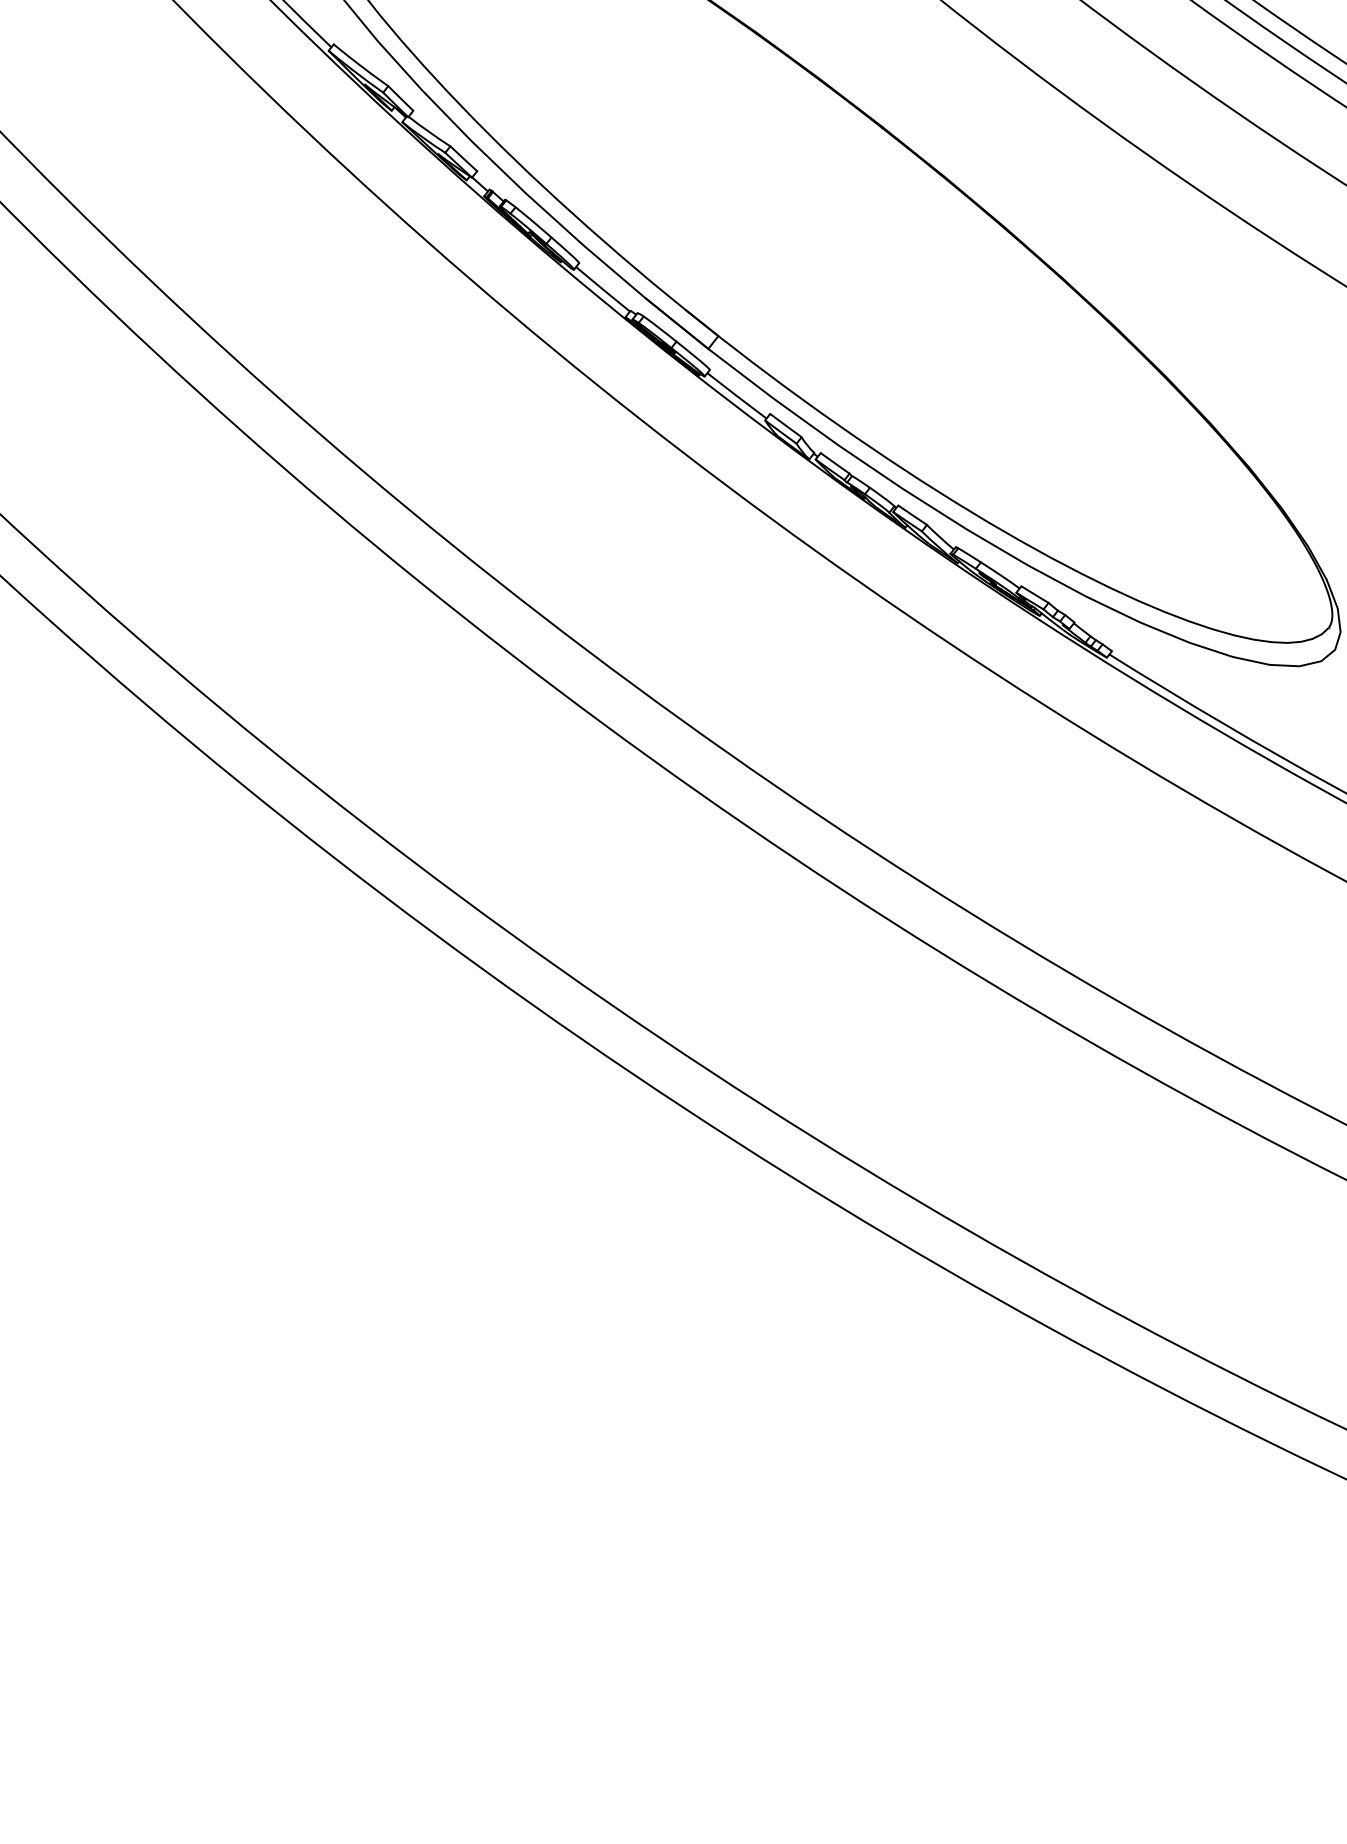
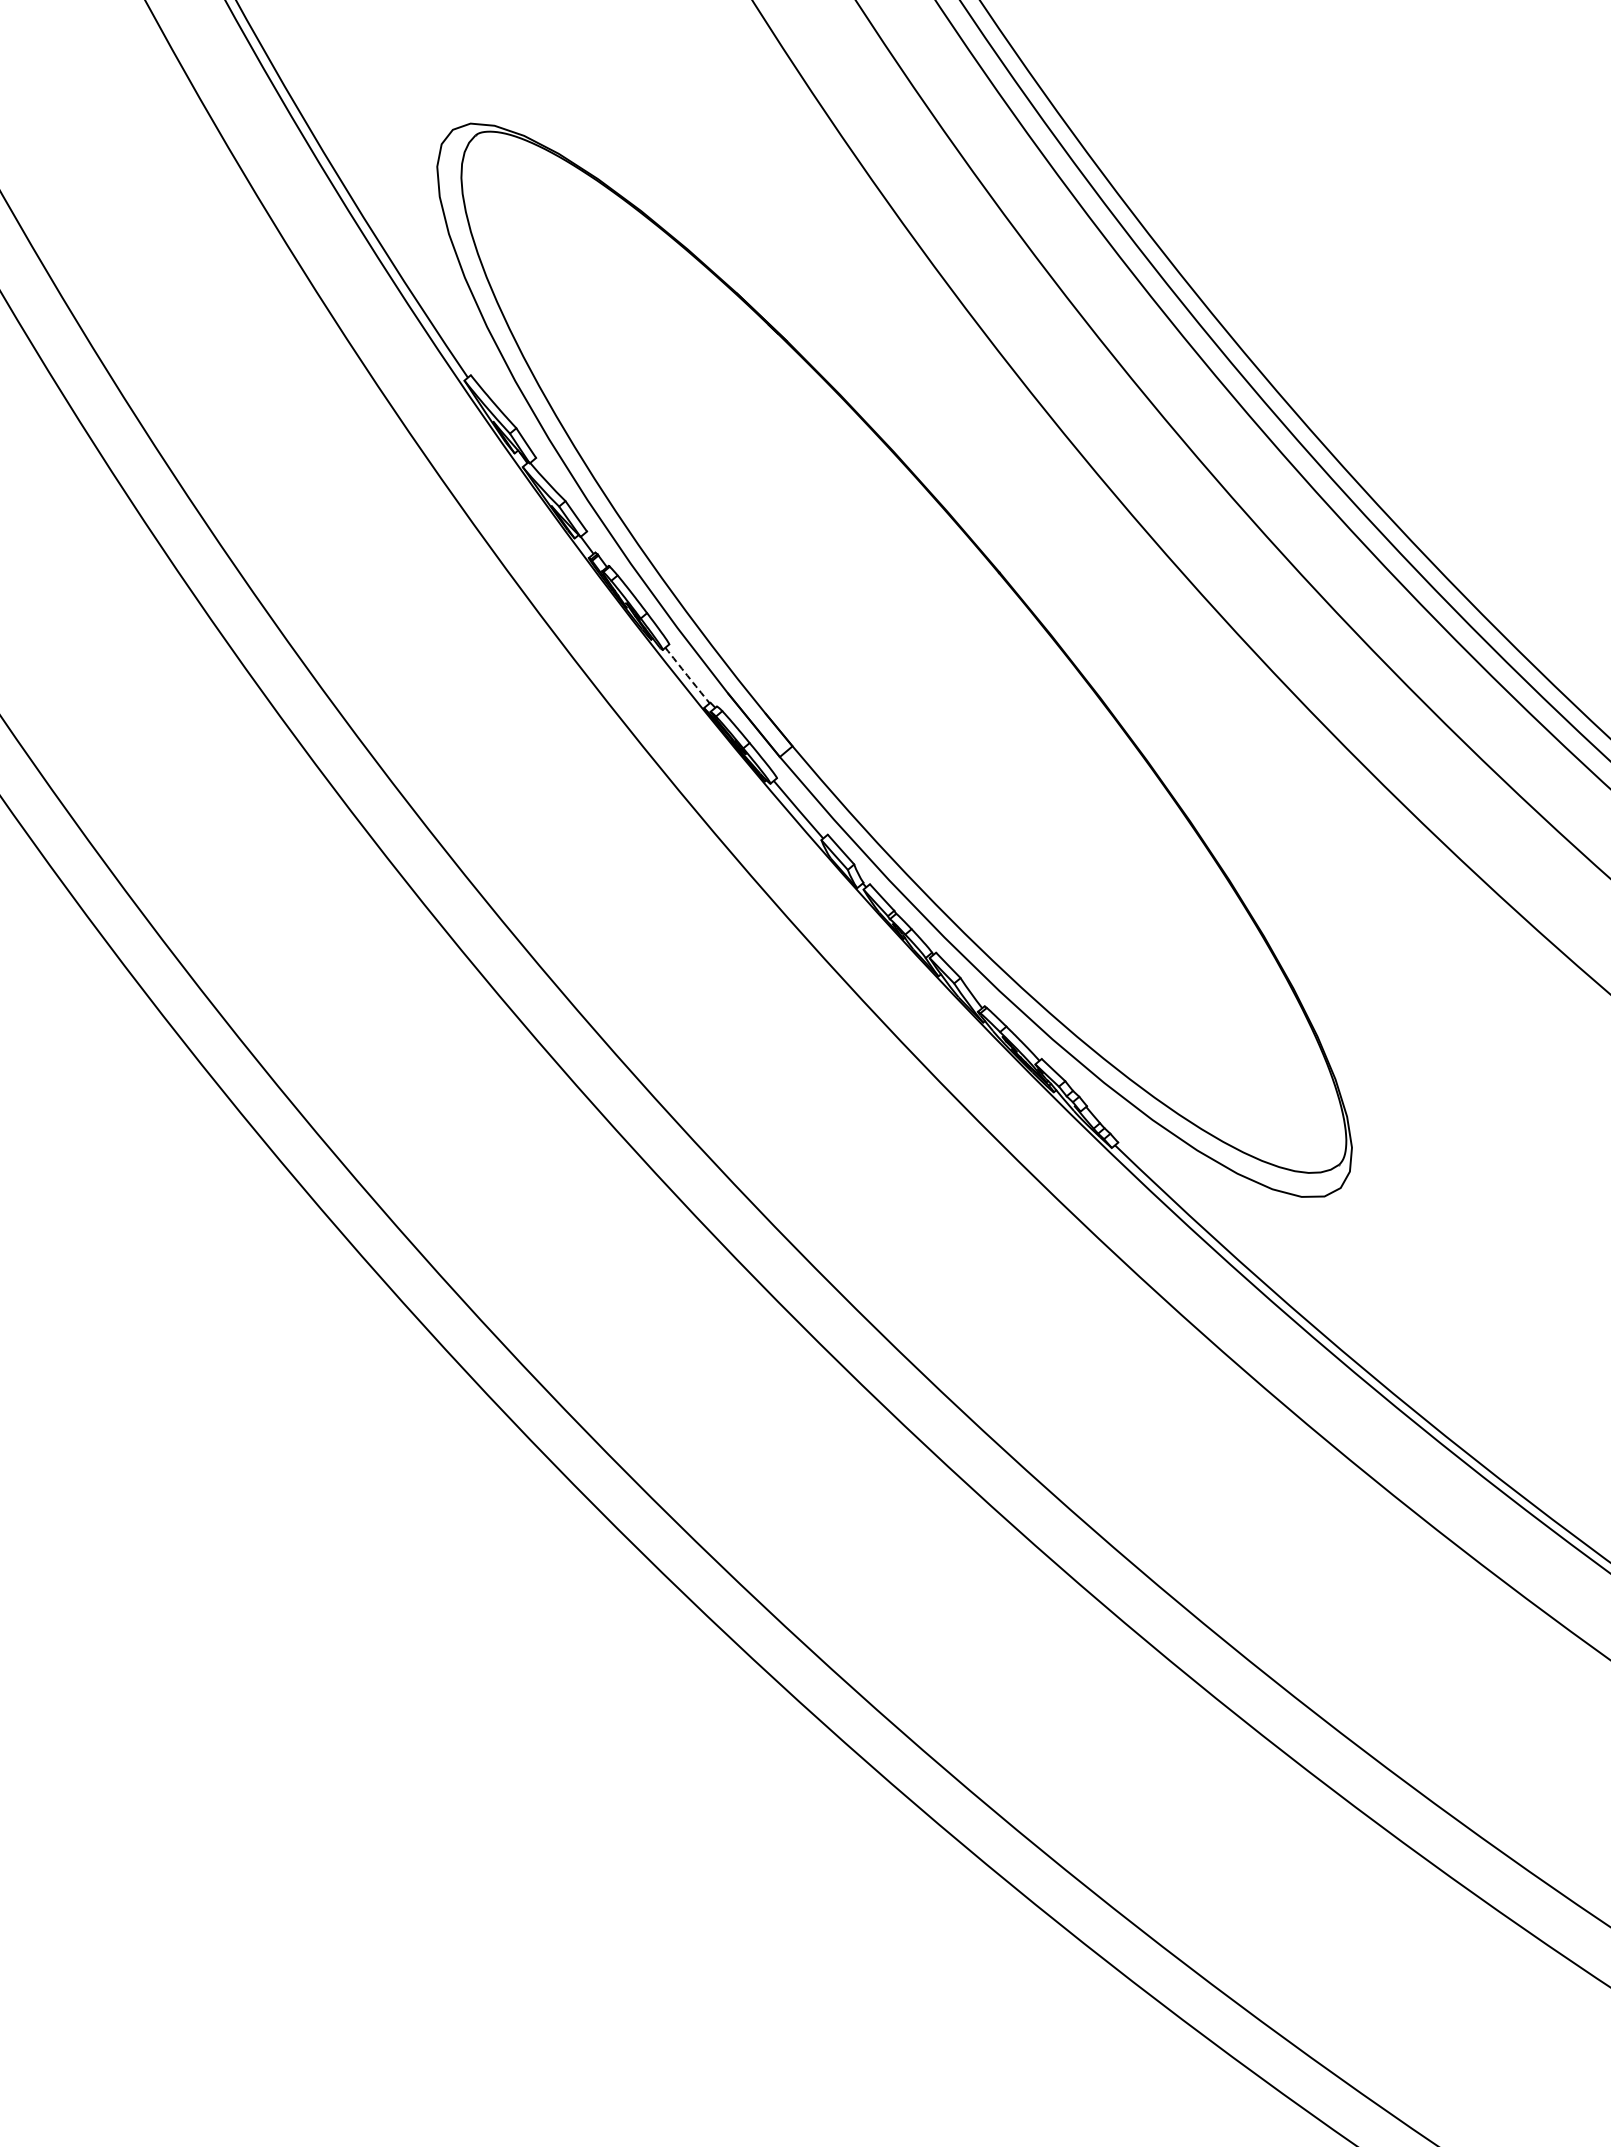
arc: (602, 289) -> (687, 675), solid -> dashed

